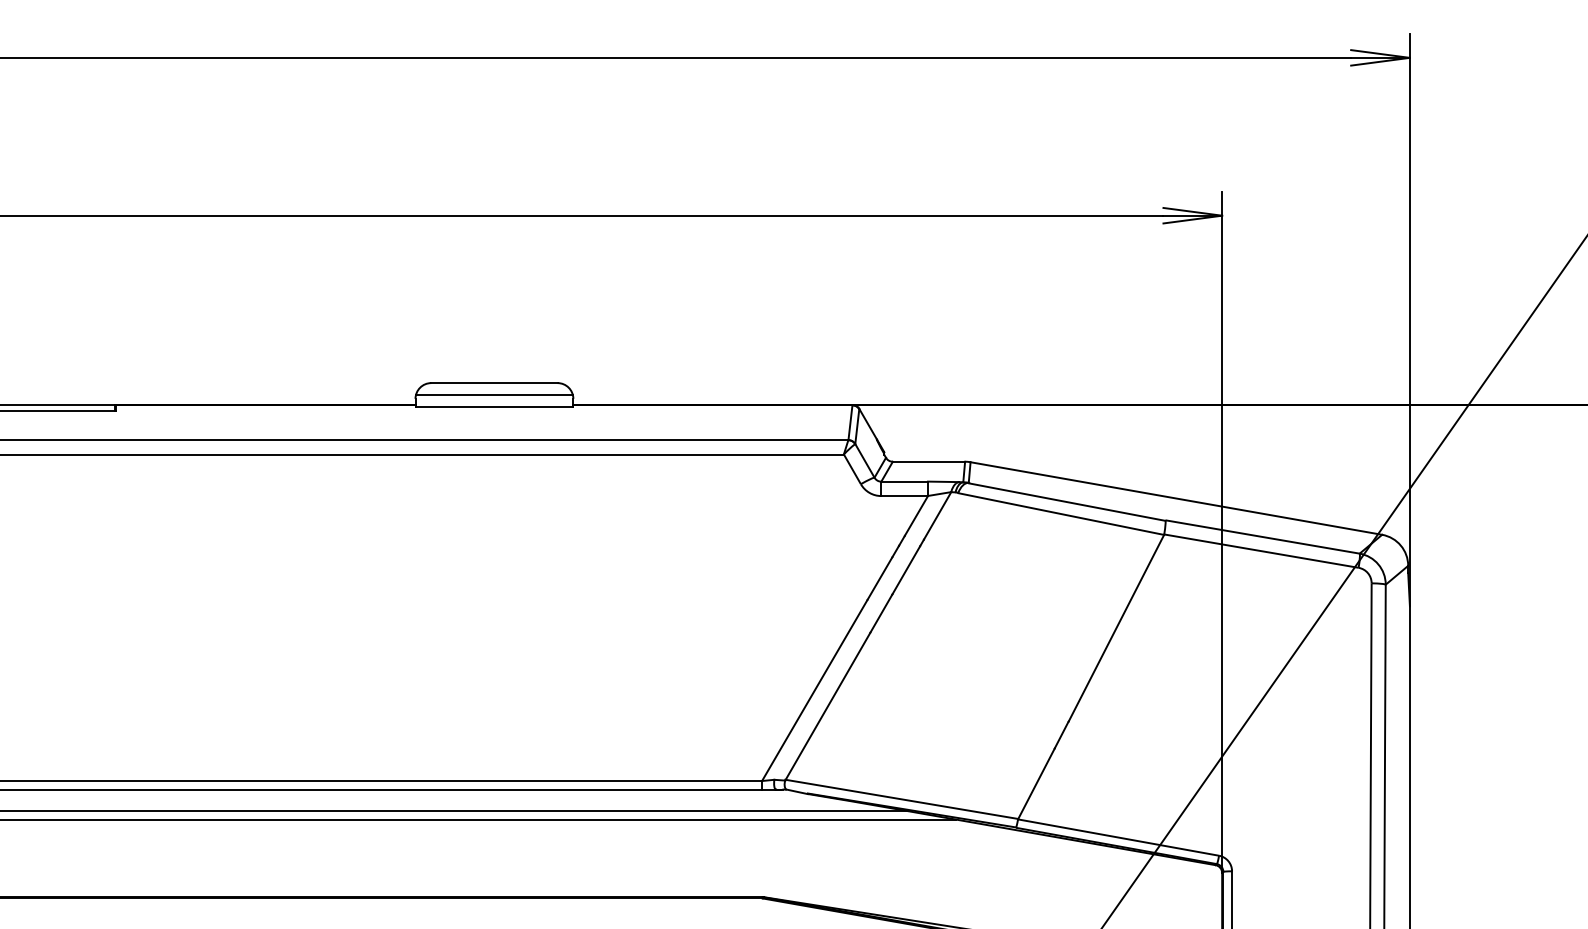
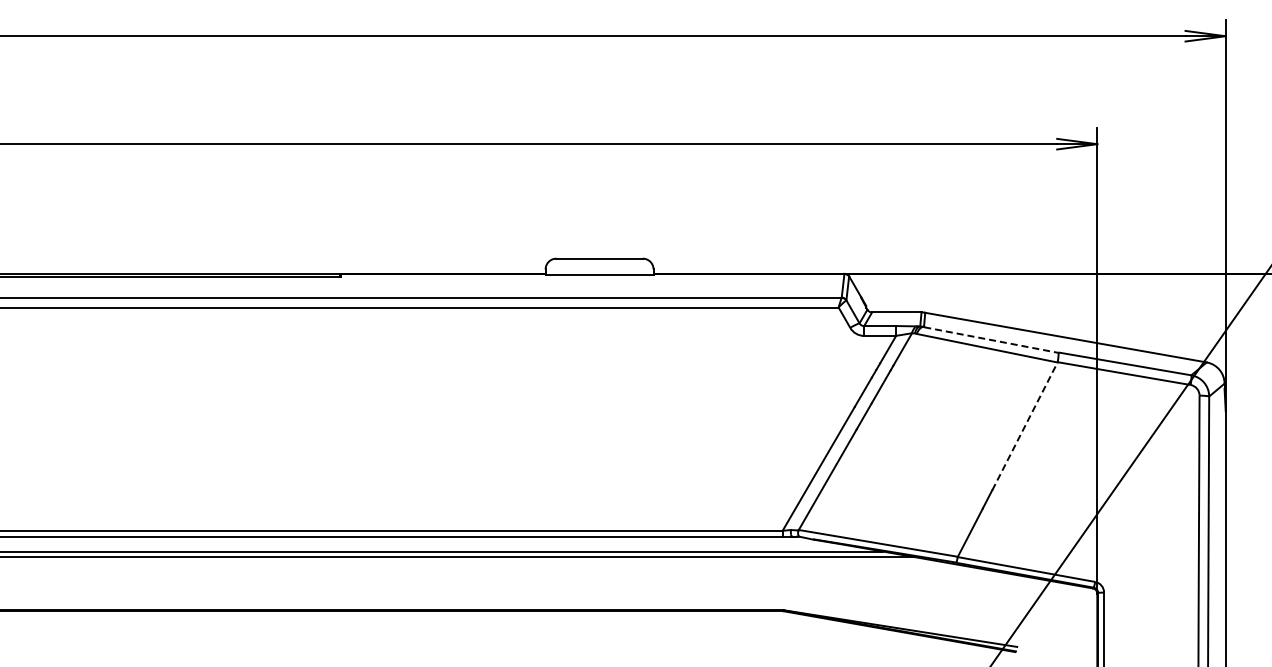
line: (494, 394) -> (599, 266), removed
line: (1067, 502) -> (991, 340), solid -> dashed
line: (1117, 628) -> (1025, 426), solid -> dashed

